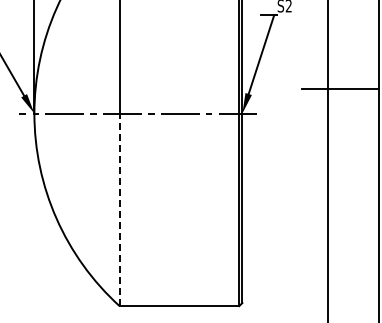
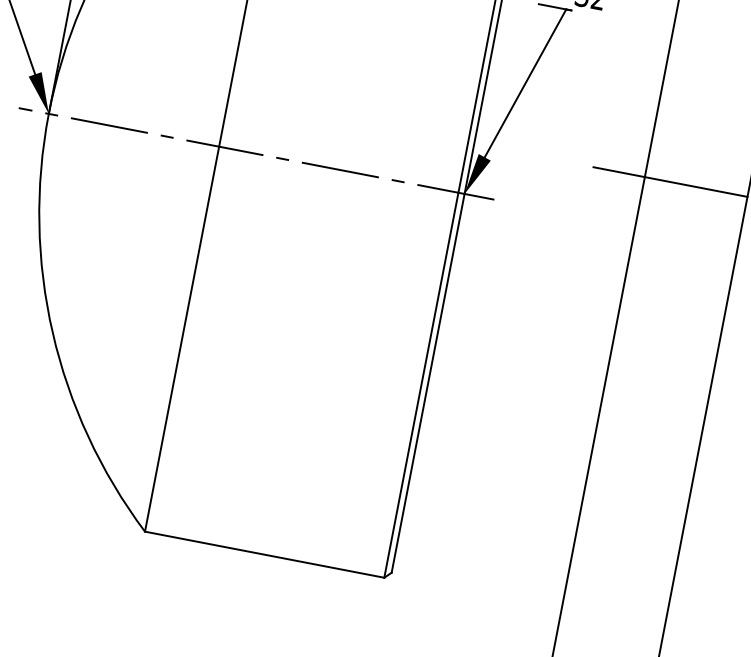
line: (119, 209) -> (182, 338), dashed -> solid

